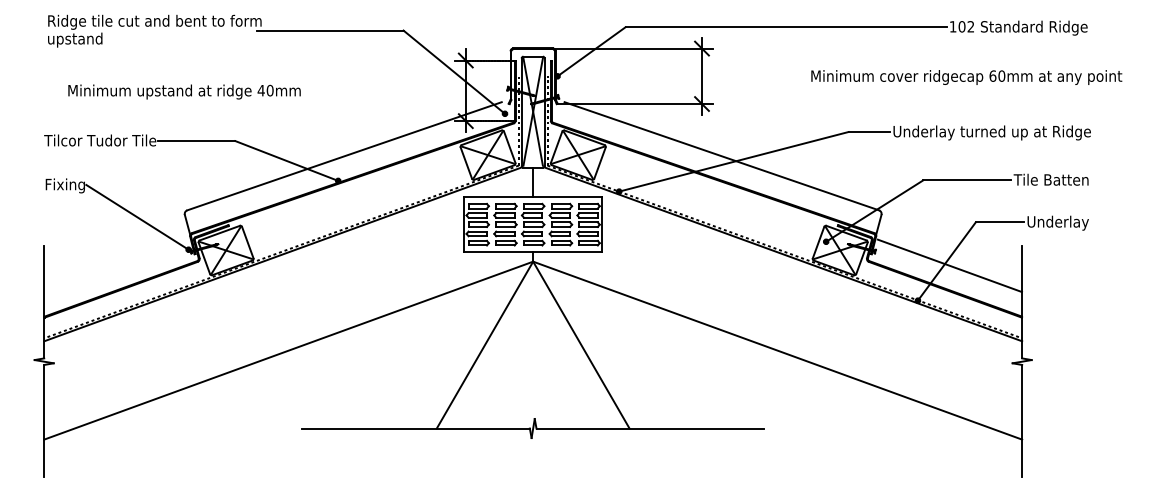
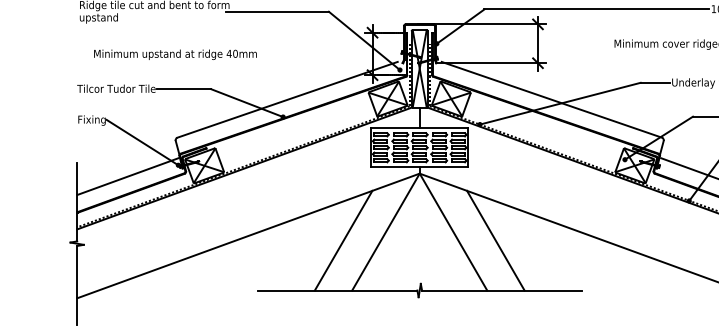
line: (116, 265) -> (127, 176), added
line: (424, 357) -> (343, 240), added
line: (641, 357) -> (495, 240), added

